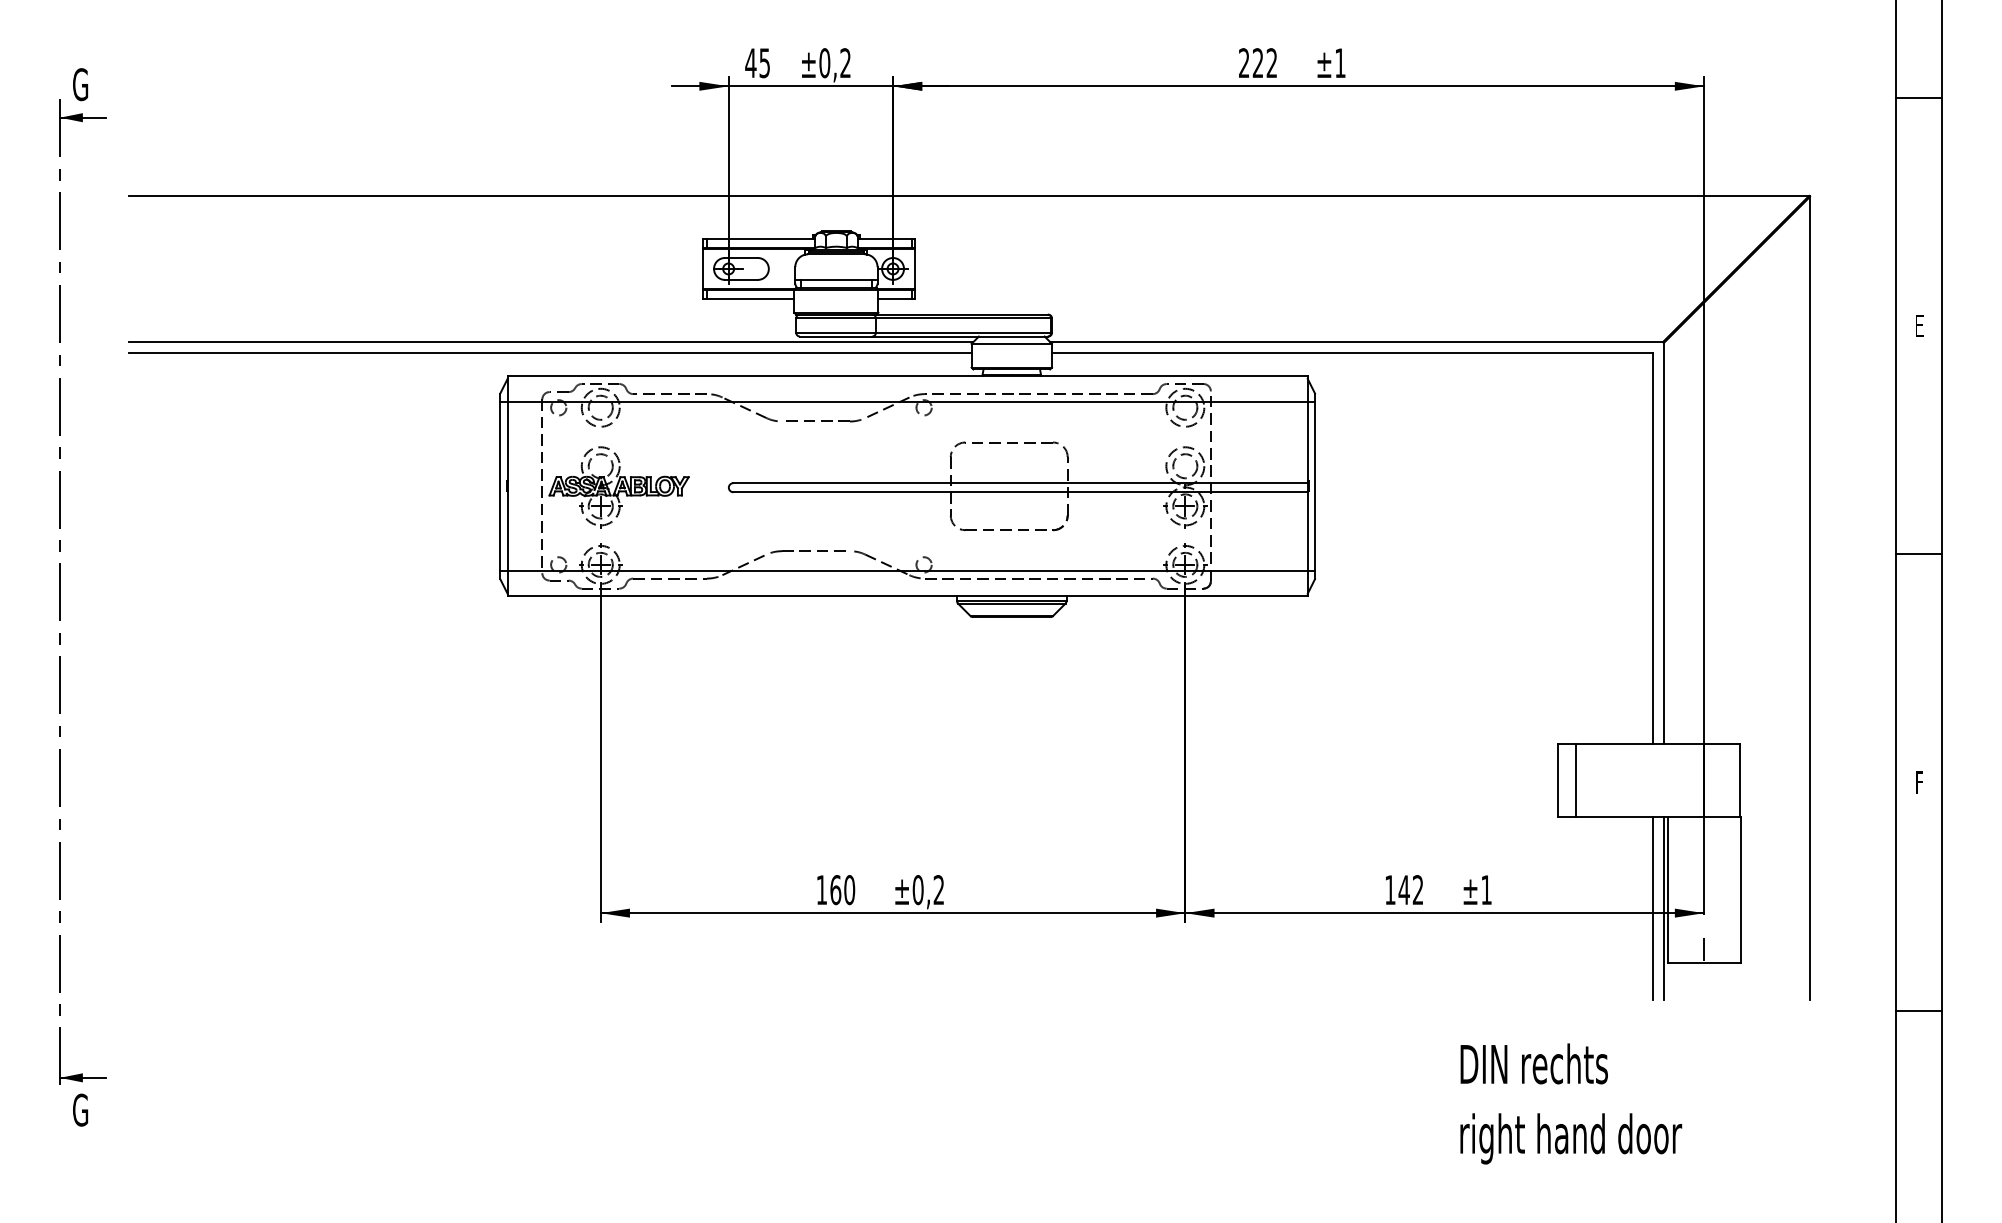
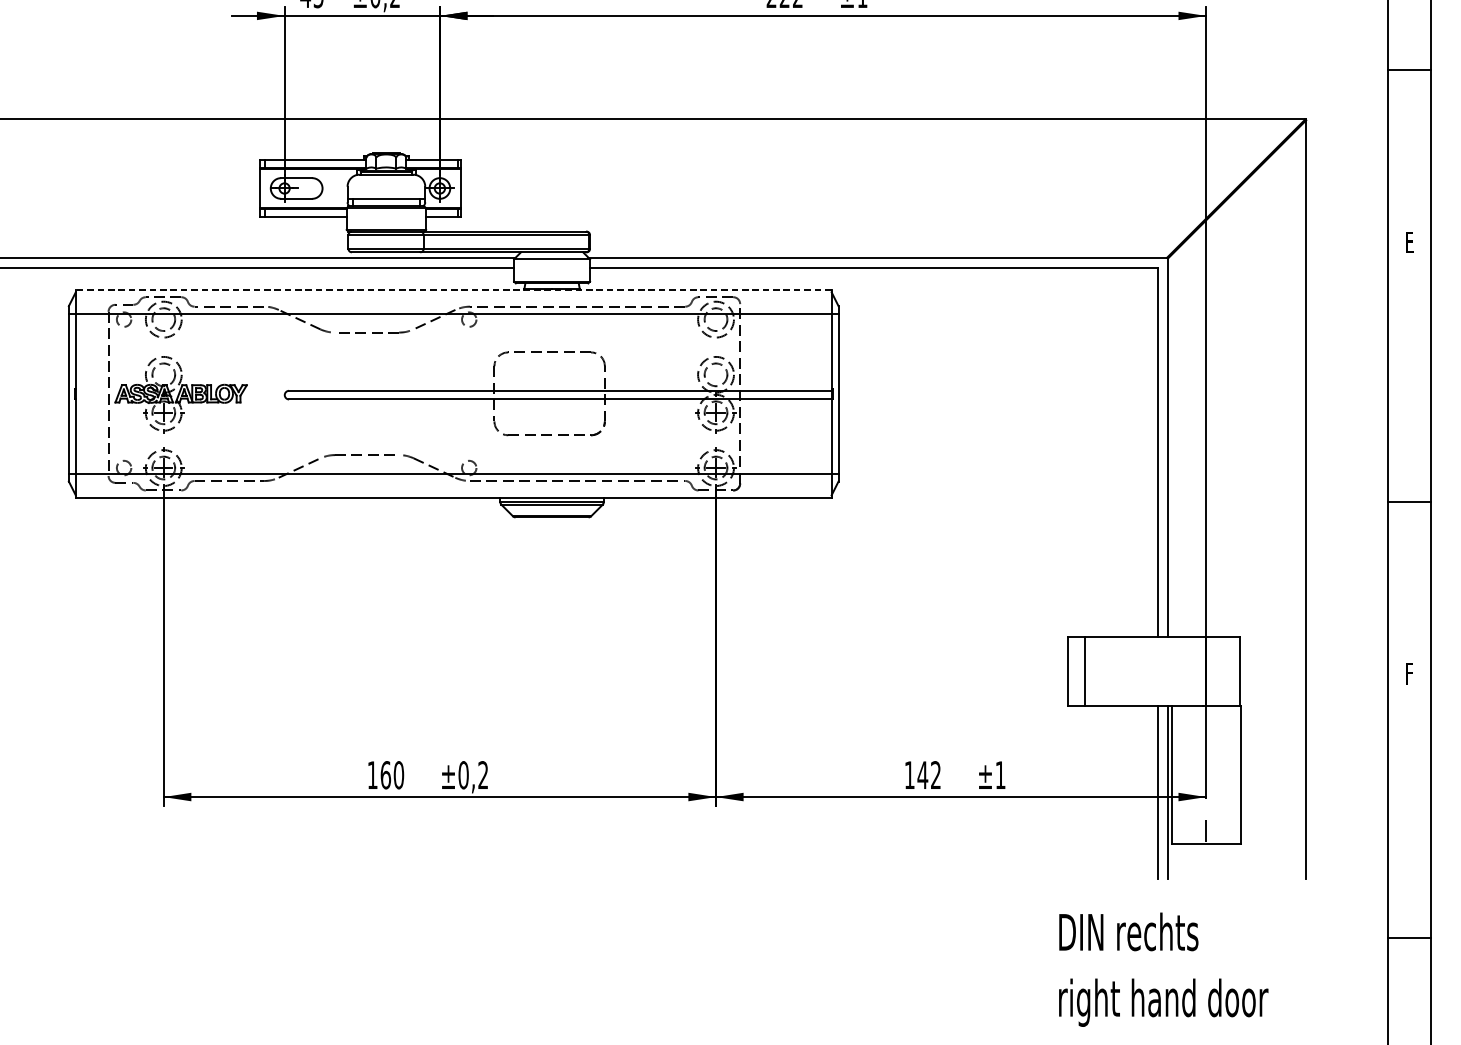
line: (1918, 97) -> (1408, 69), moved
line: (907, 376) -> (453, 290), solid -> dashed
line: (1918, 554) -> (1408, 502), moved
line: (1918, 1011) -> (1408, 938), moved
text: (1571, 1103) -> (1163, 969), moved

